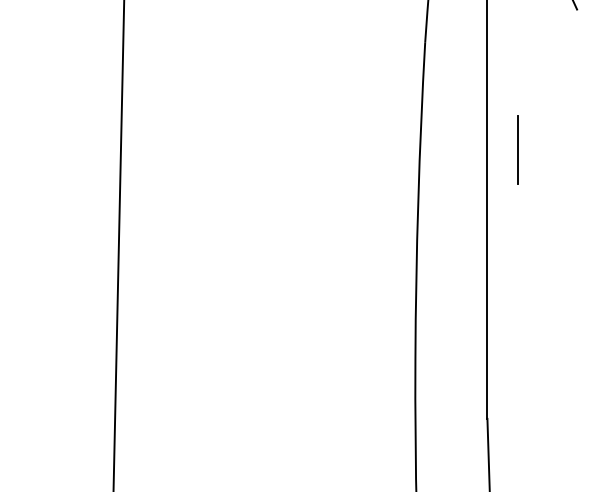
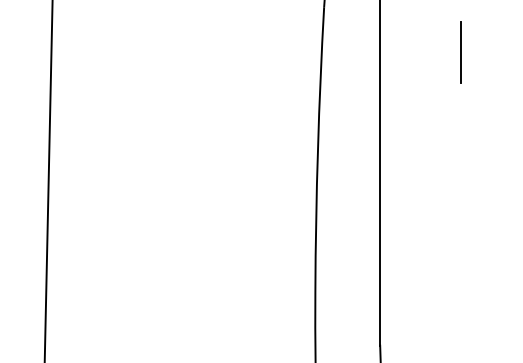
line: (517, 149) -> (461, 51), moved

